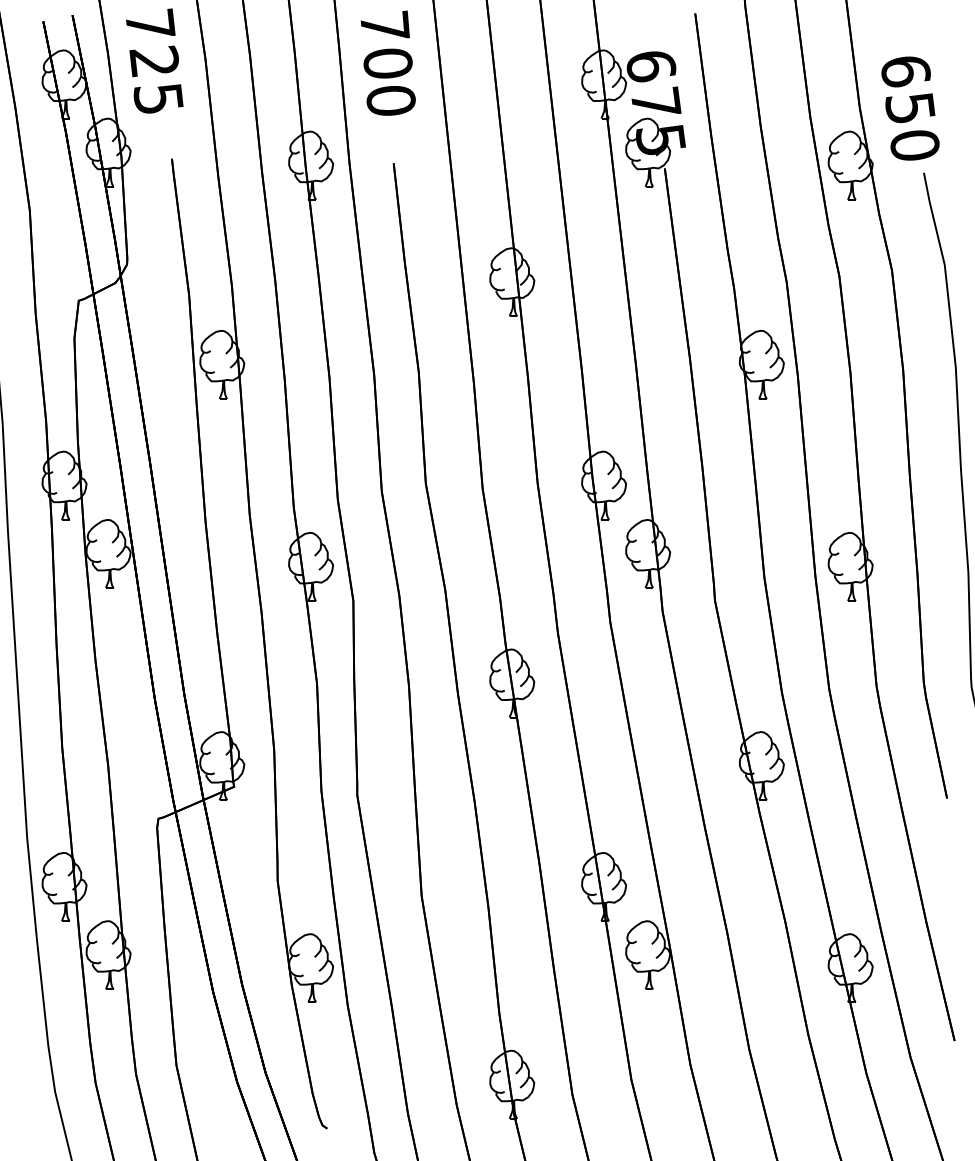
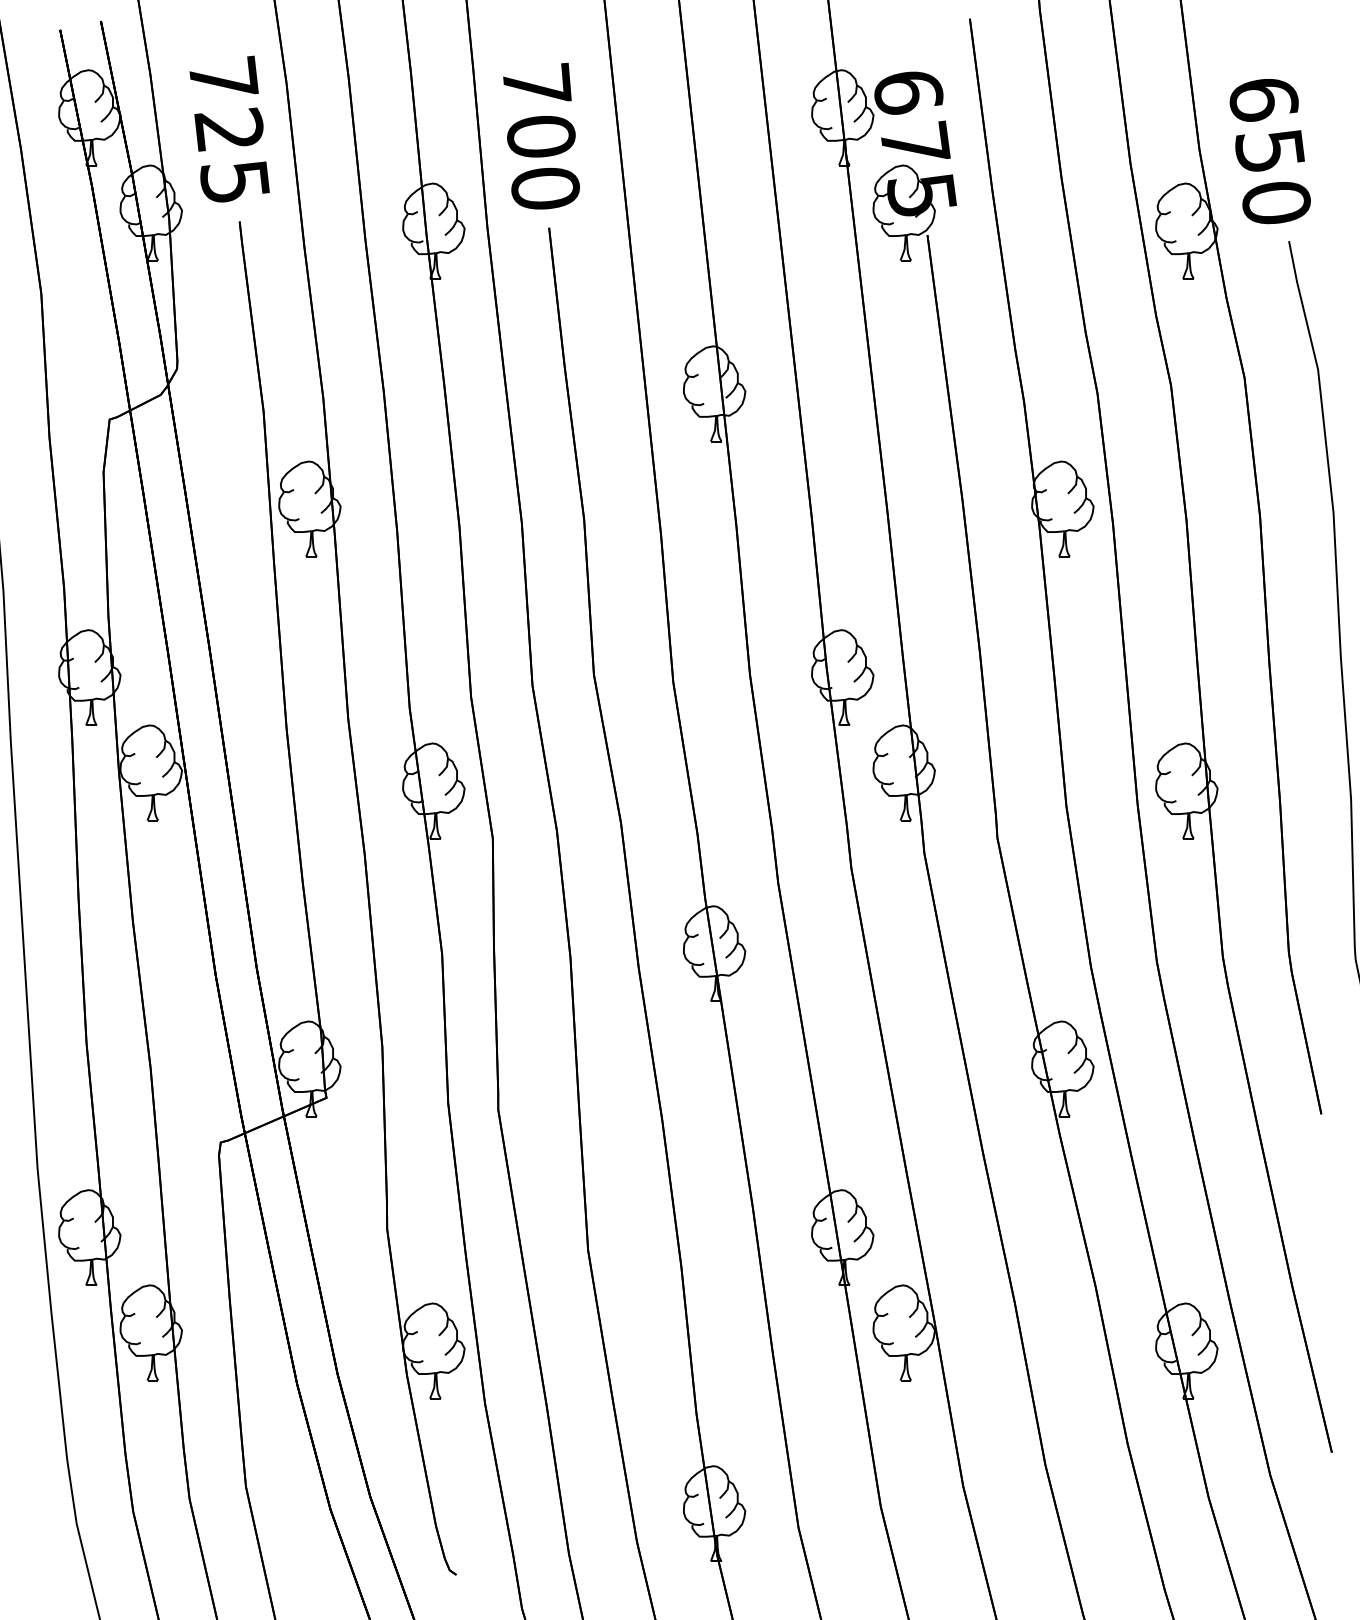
text: (154, 60) -> (229, 128), moved
text: (388, 62) -> (541, 135), moved

